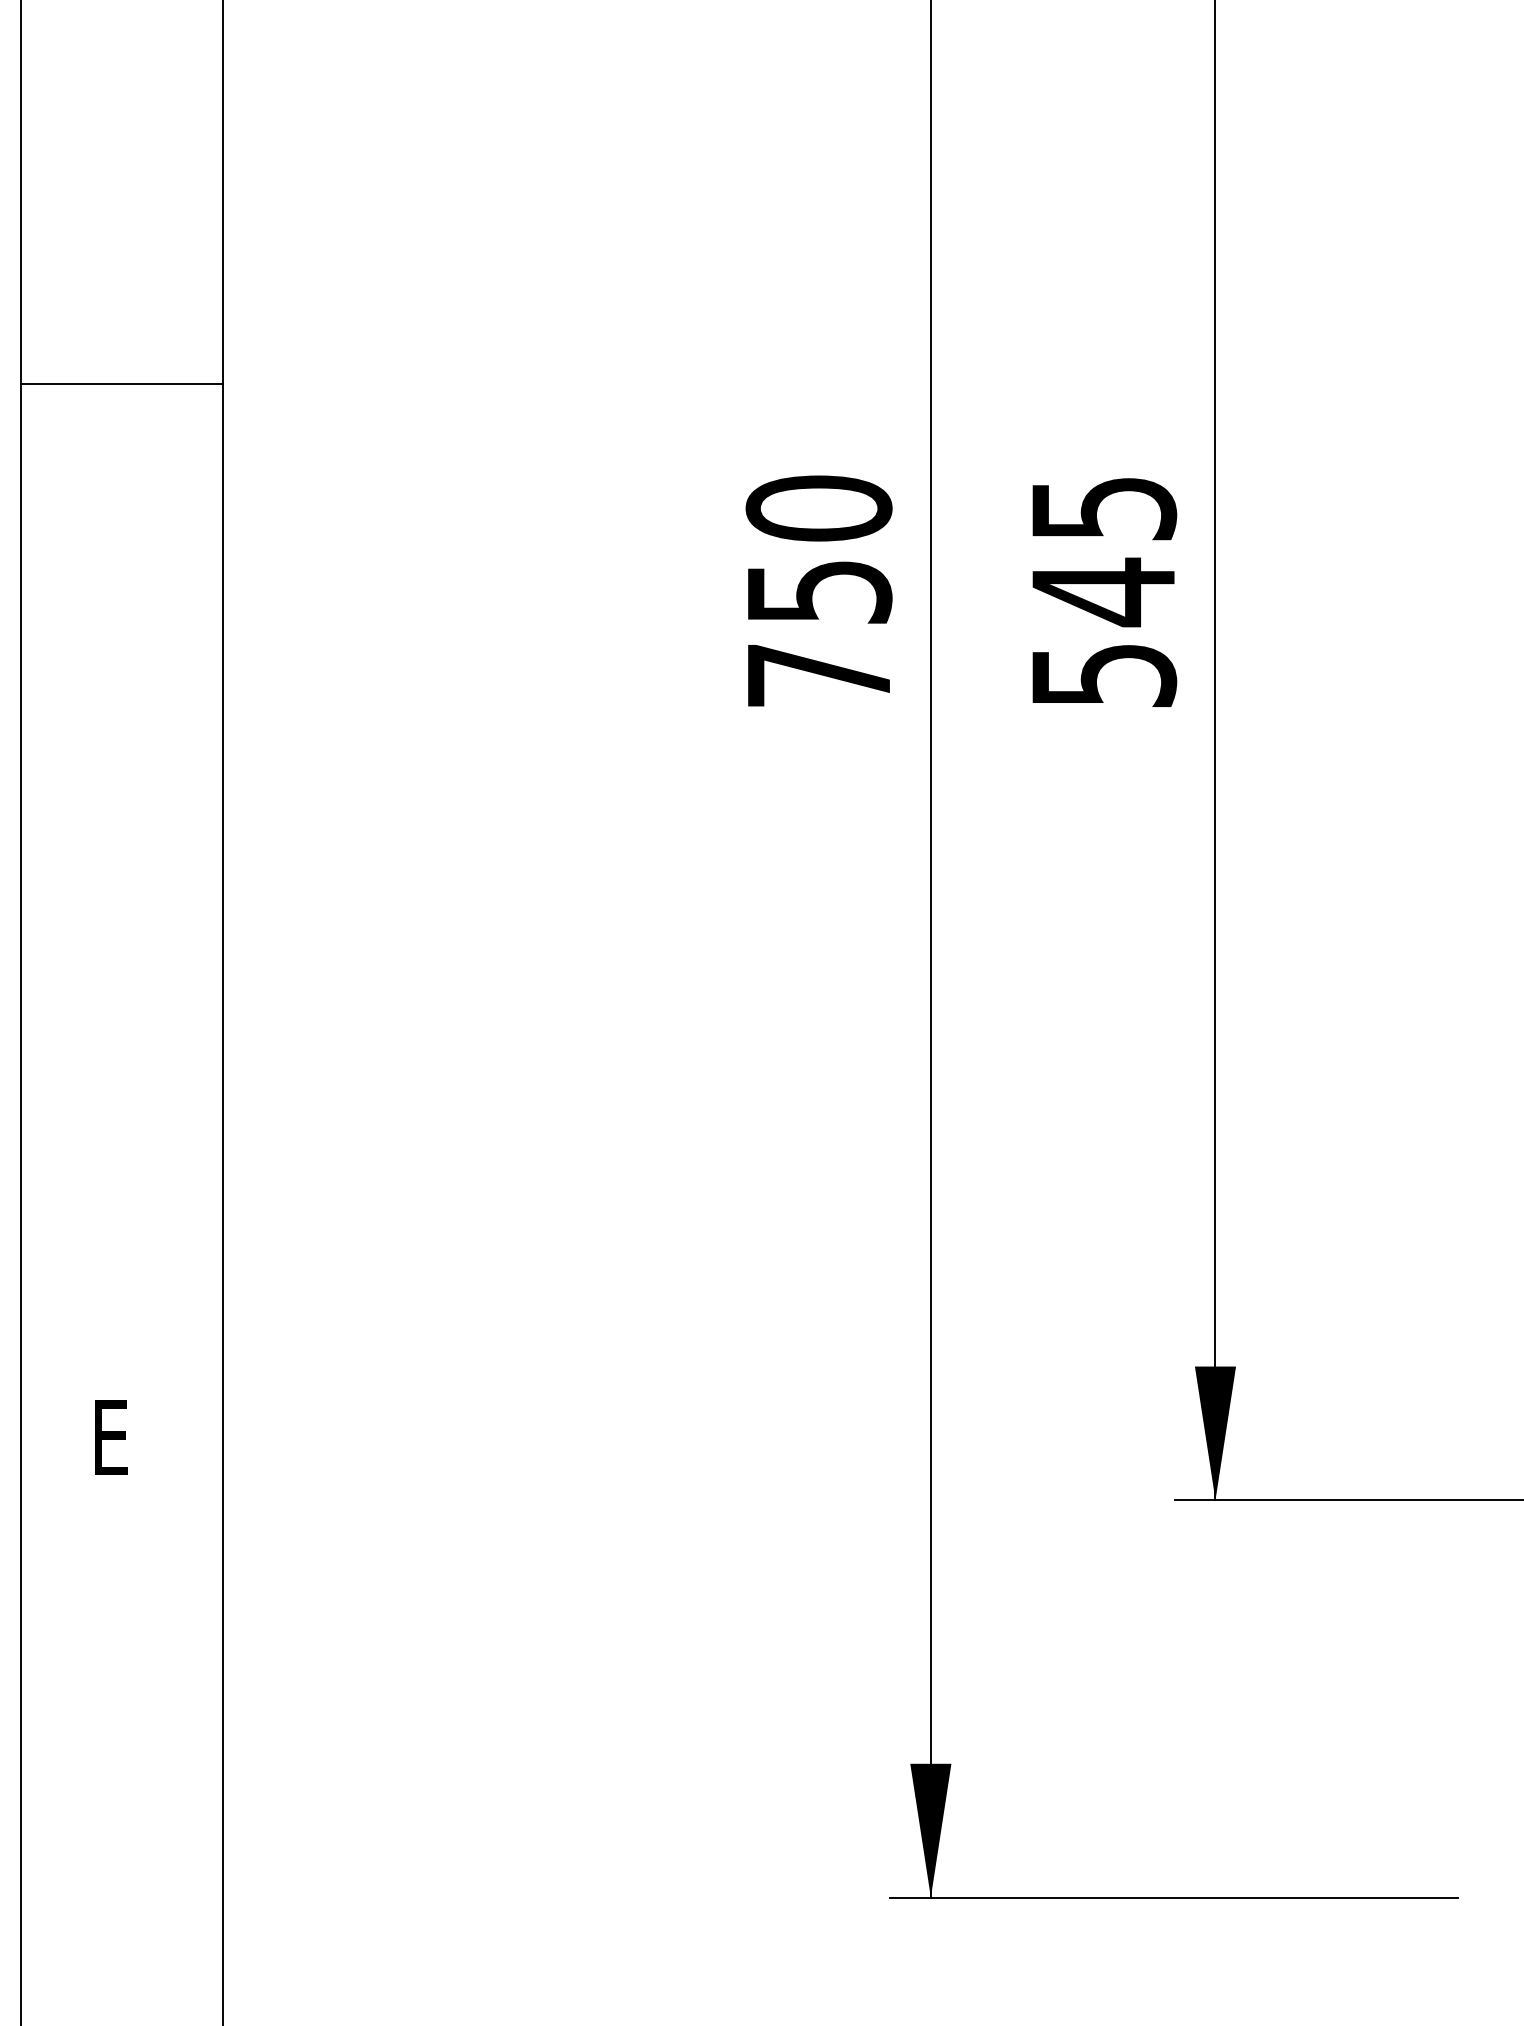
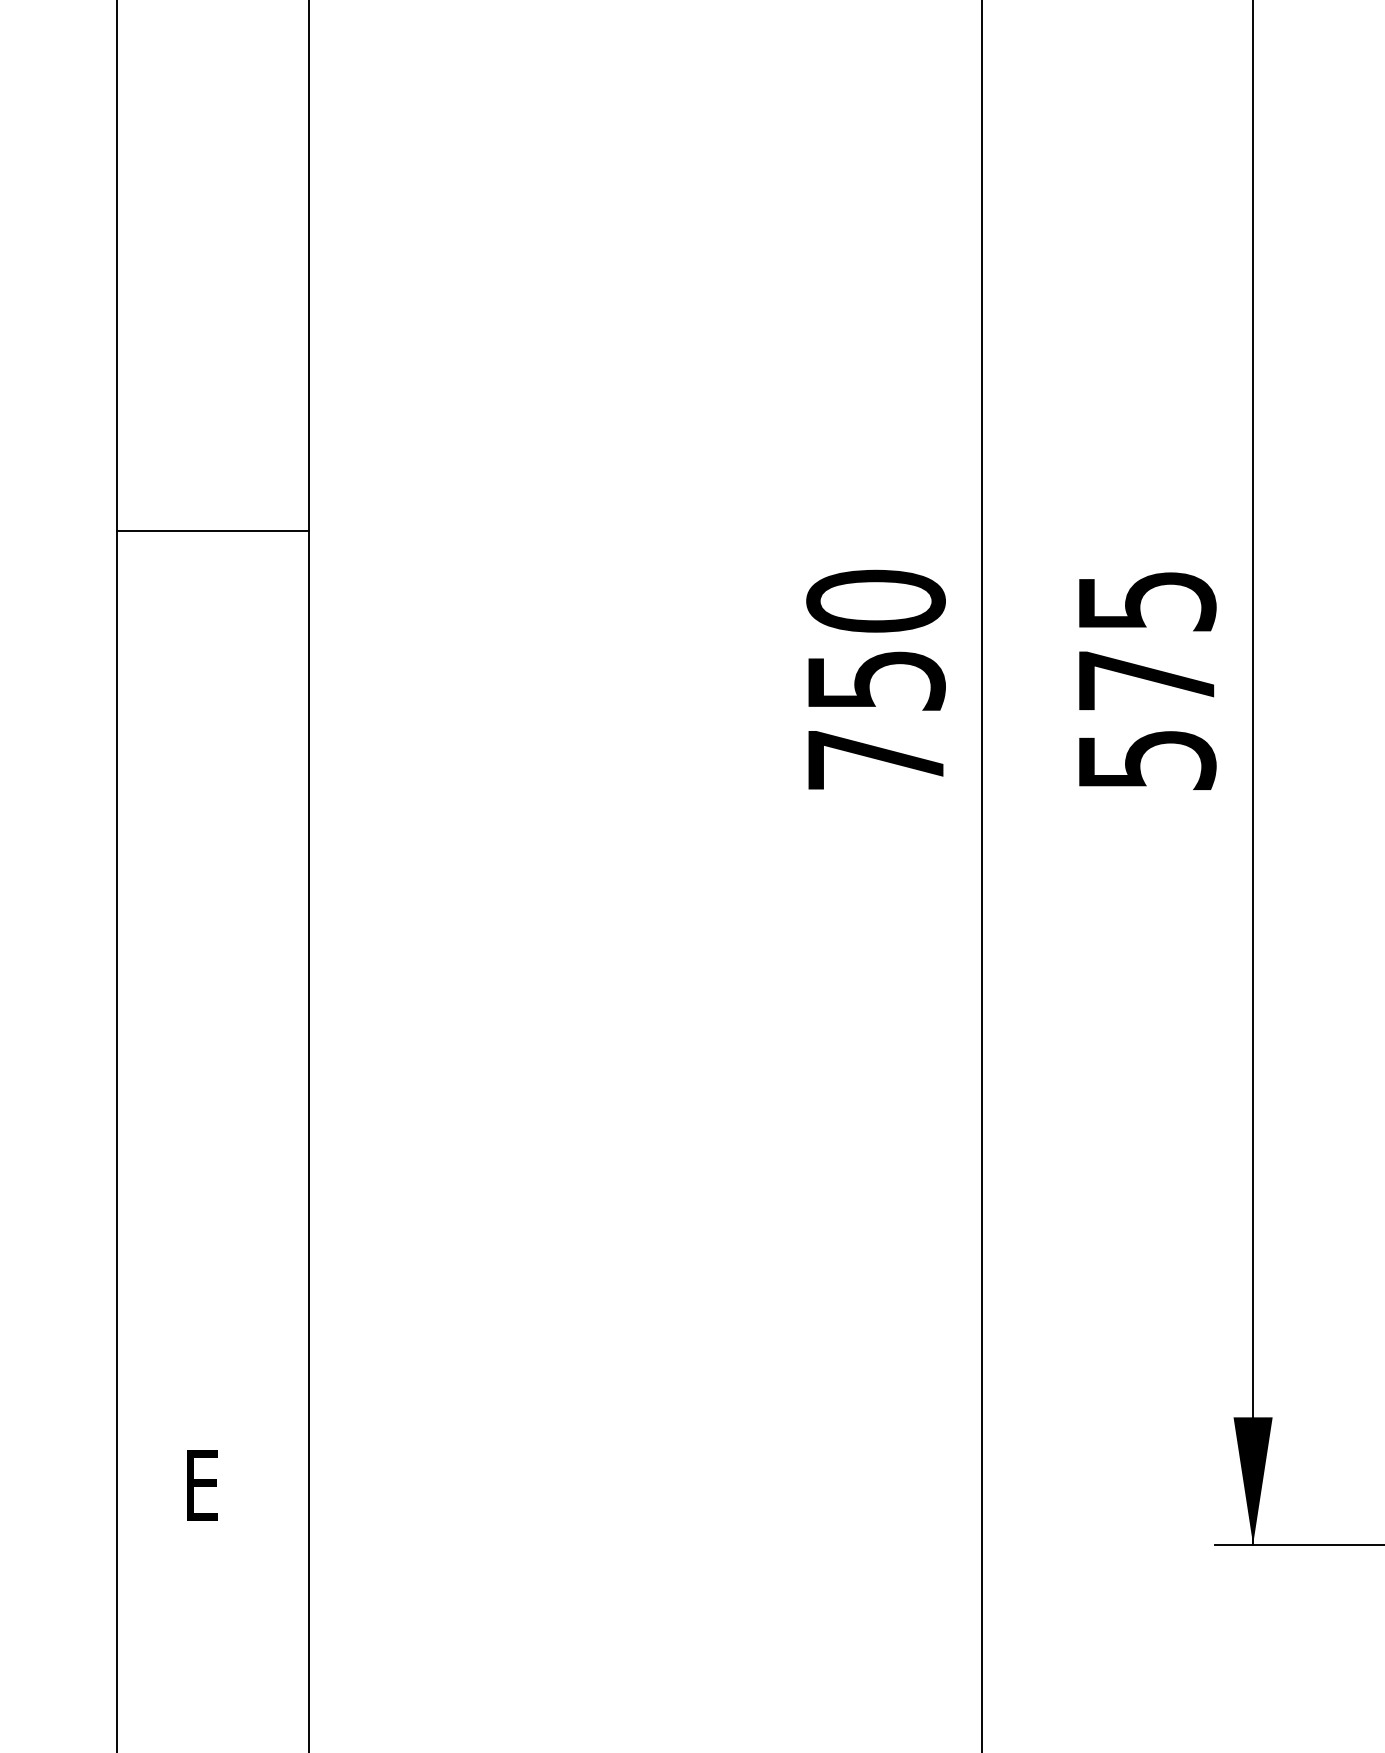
line: (121, 384) -> (212, 531), moved
text: (1103, 592) -> (1146, 681), 545 -> 575

